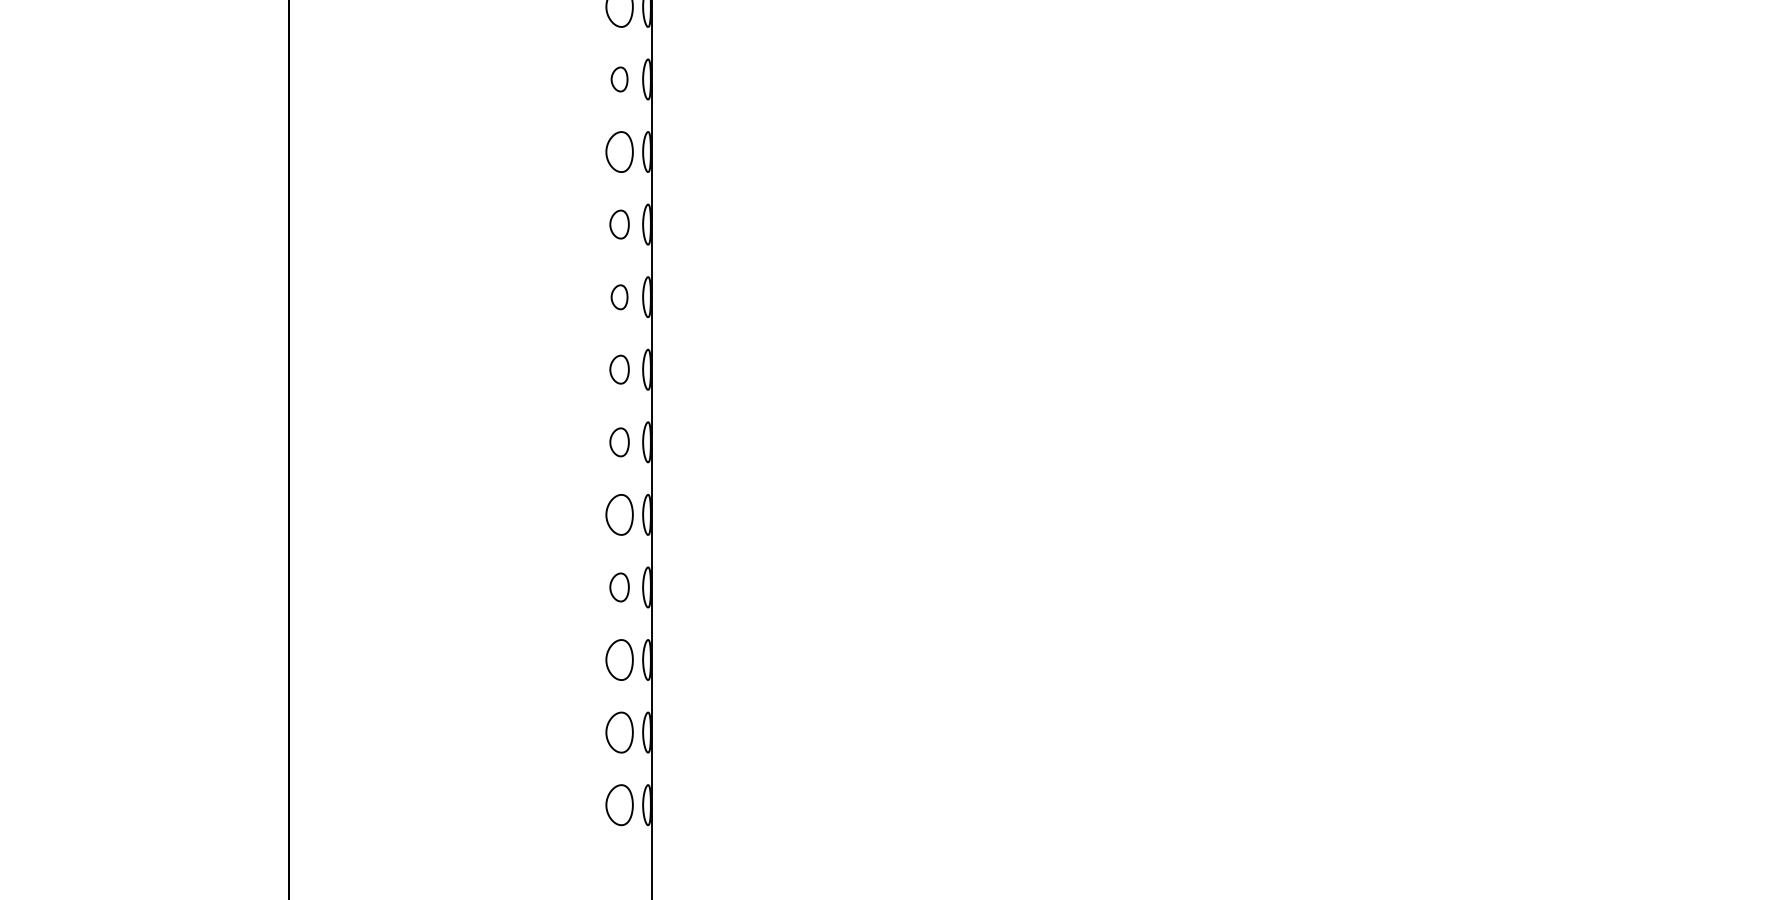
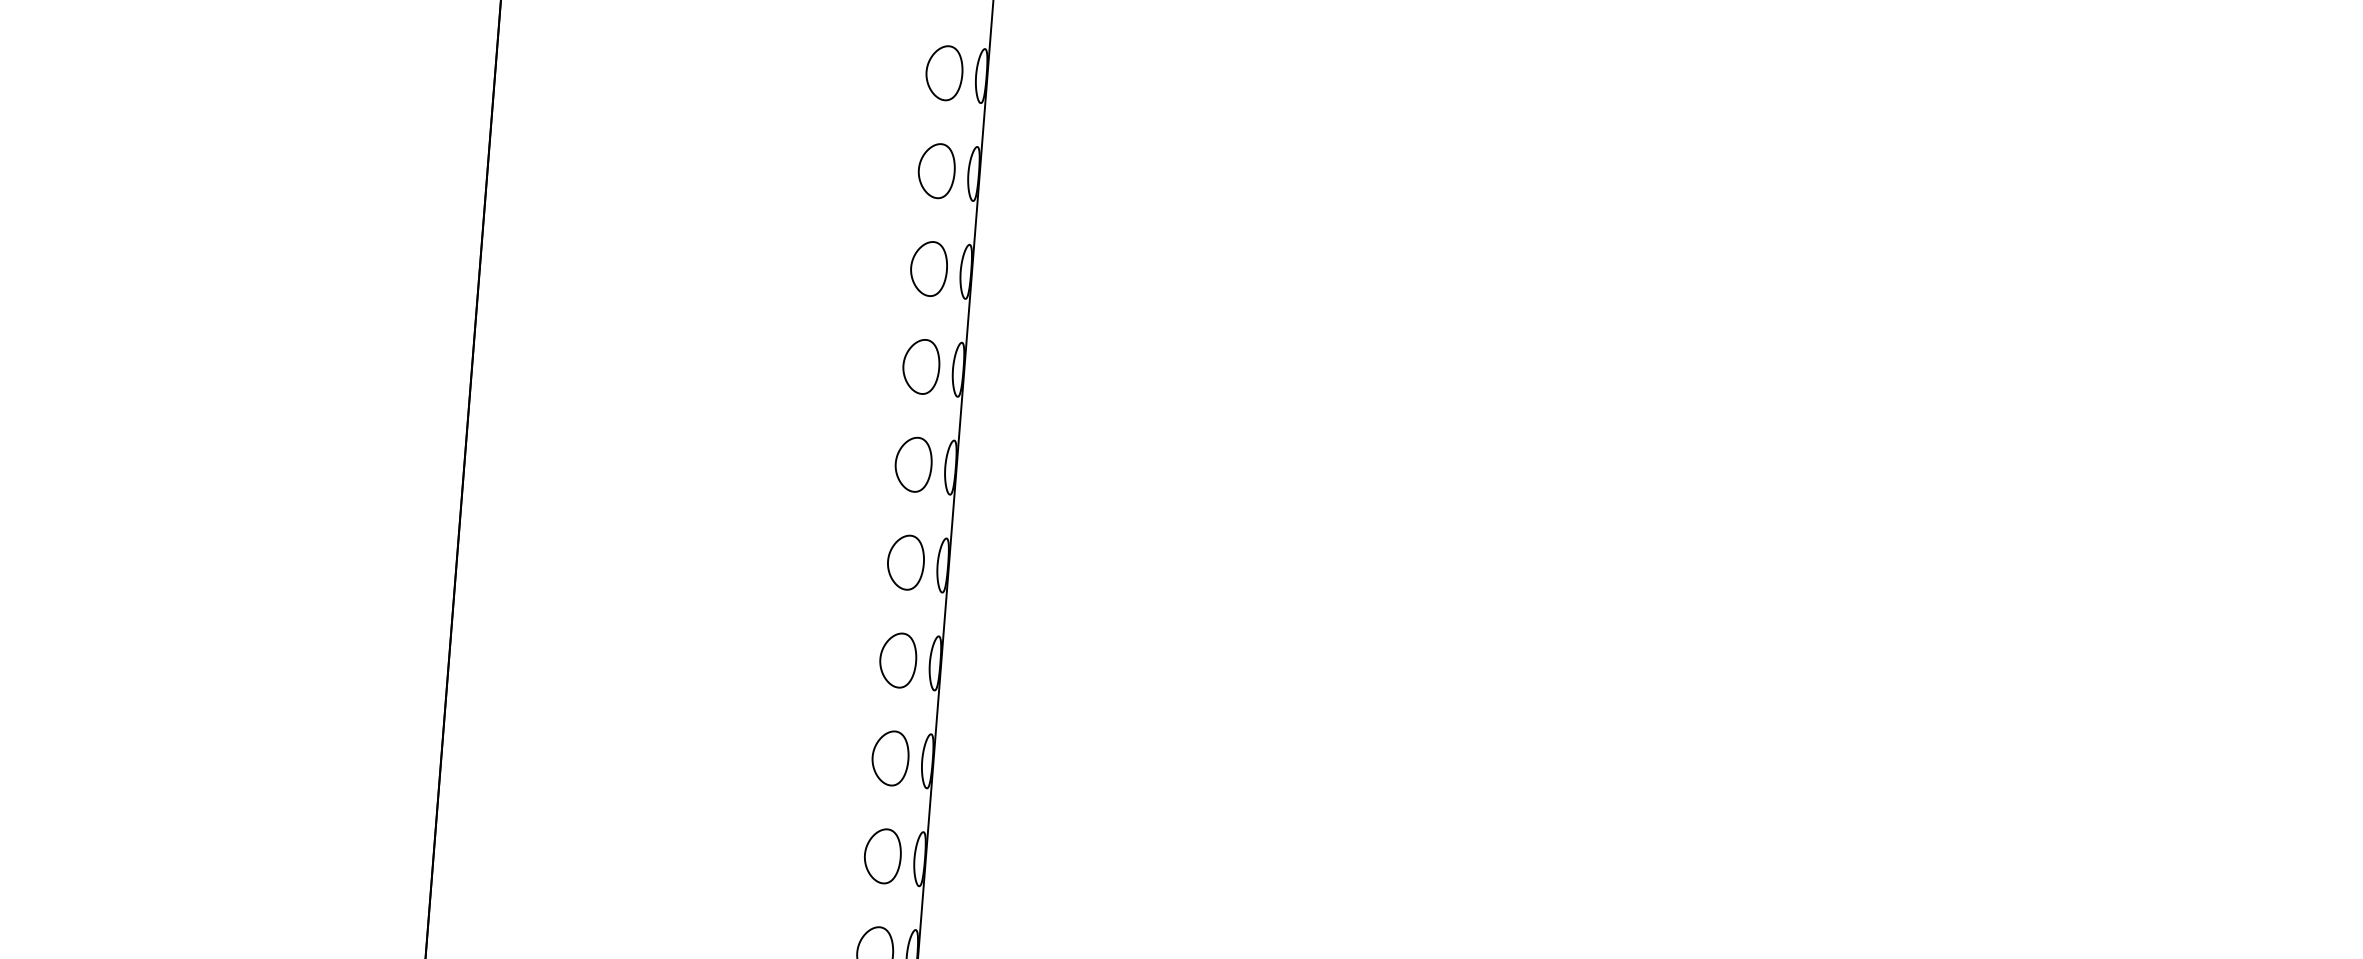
part: (619, 79) -> (936, 170), size x1.67
part: (619, 224) -> (921, 366), size x1.43
part: (619, 297) -> (913, 465), size x1.67
part: (619, 369) -> (905, 562), size x1.43
part: (619, 442) -> (898, 660), size x1.43
part: (619, 587) -> (882, 856), size x1.43

